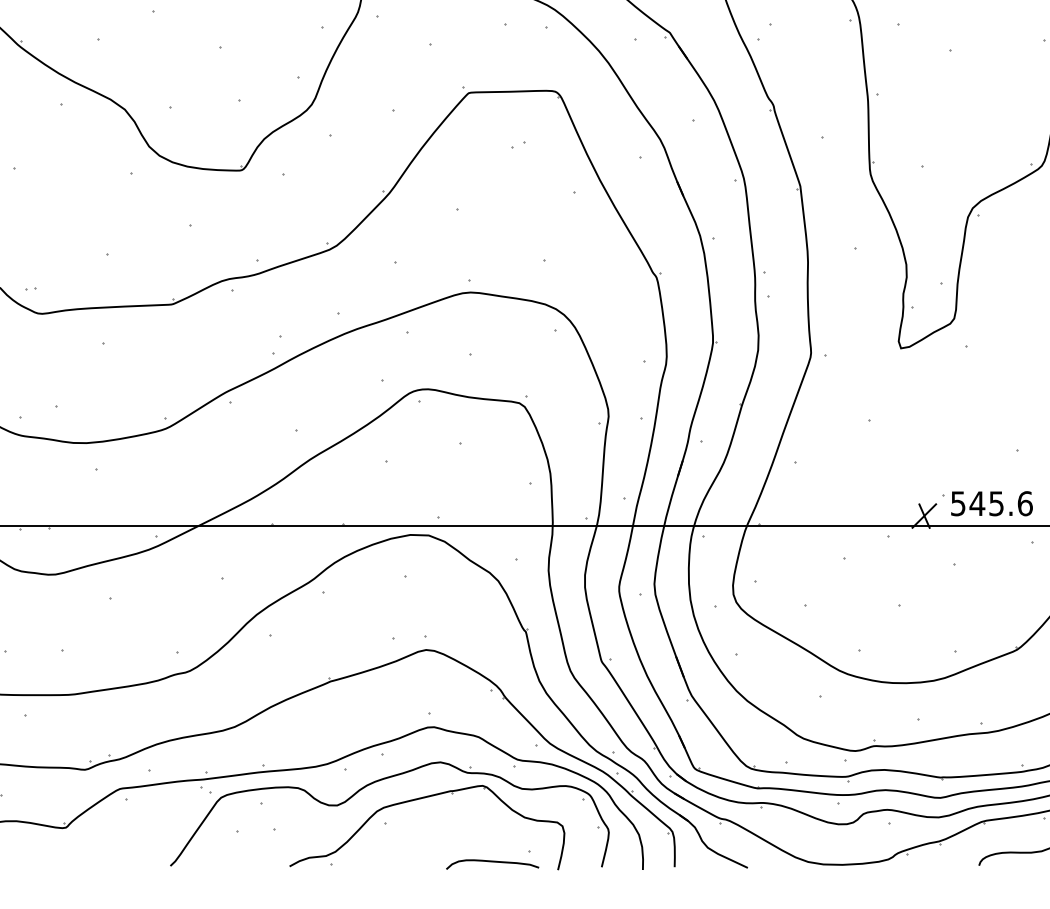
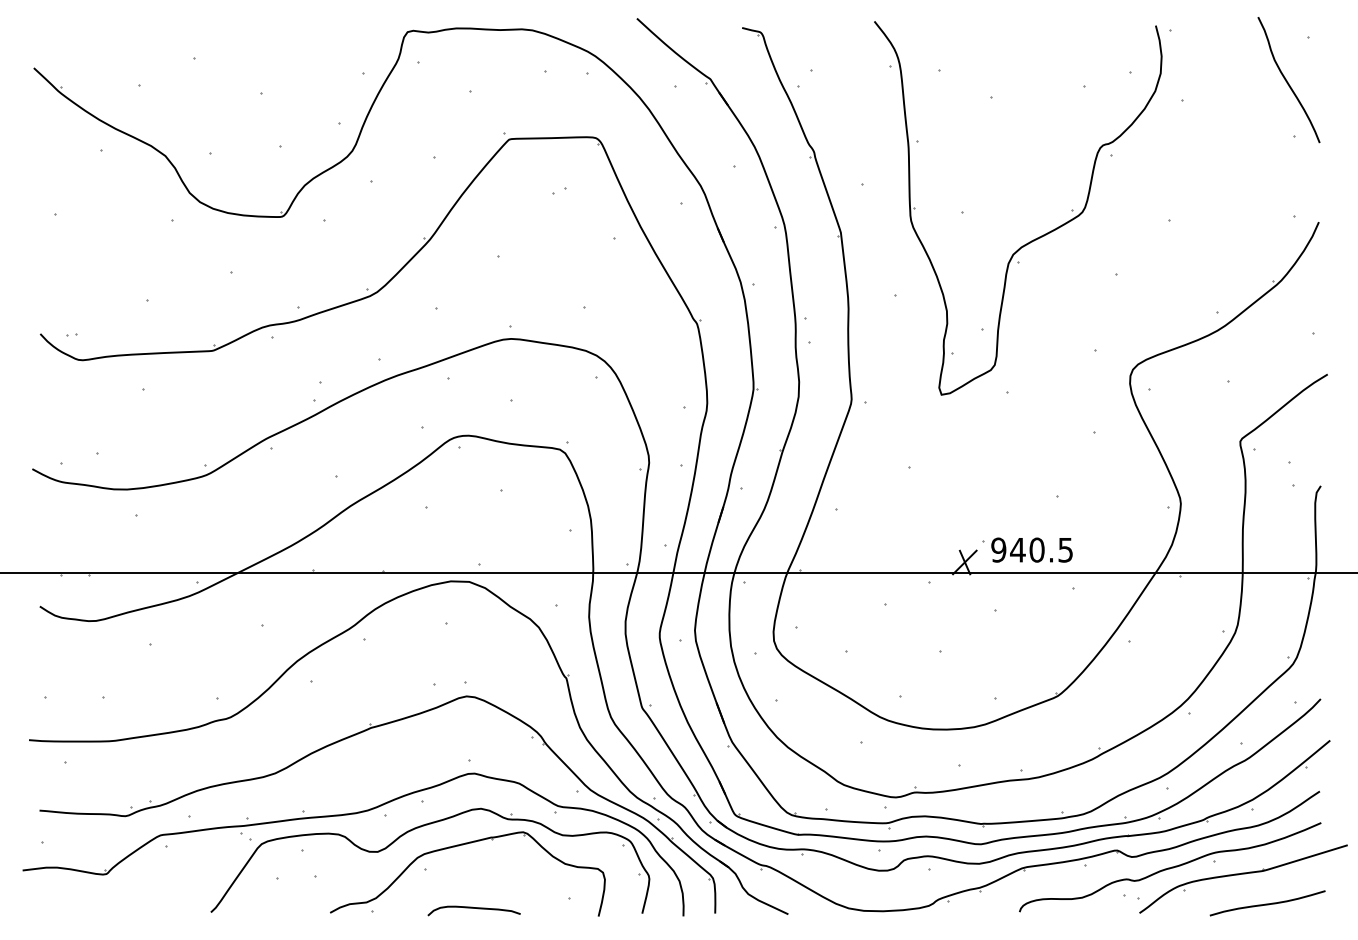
text: (991, 503) -> (1032, 549), 545.6 -> 940.5
curve: (491, 862) -> (473, 908), moved

